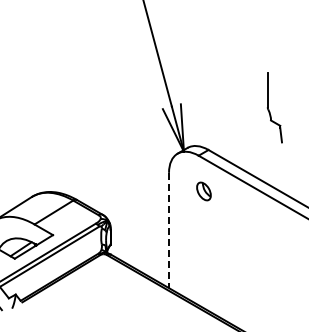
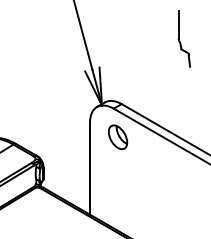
part: (274, 107) -> (184, 38), moved
part: (203, 191) -> (117, 137), size x1.67
line: (169, 230) -> (90, 168), dashed -> solid

